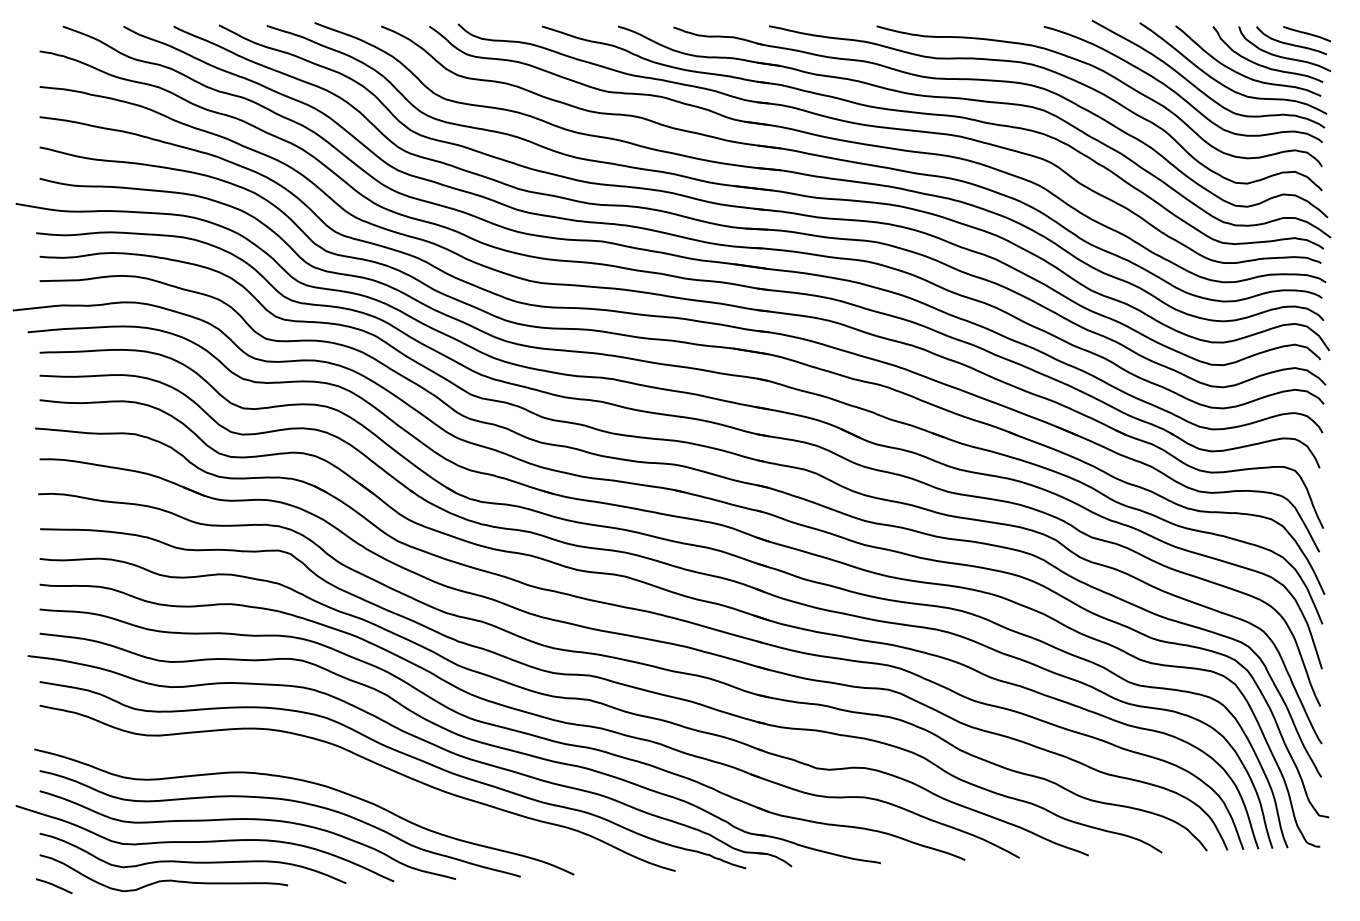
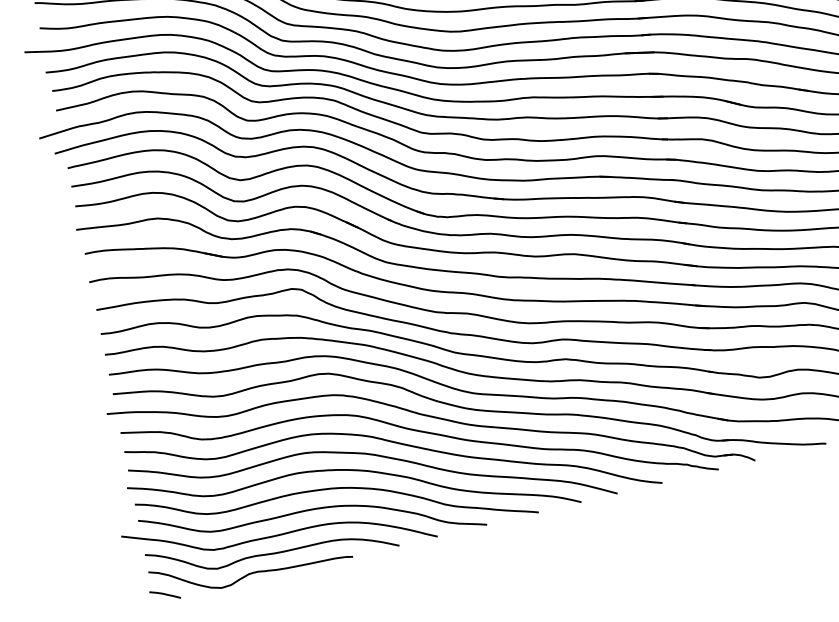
curve: (341, 771) -> (377, 456), added

